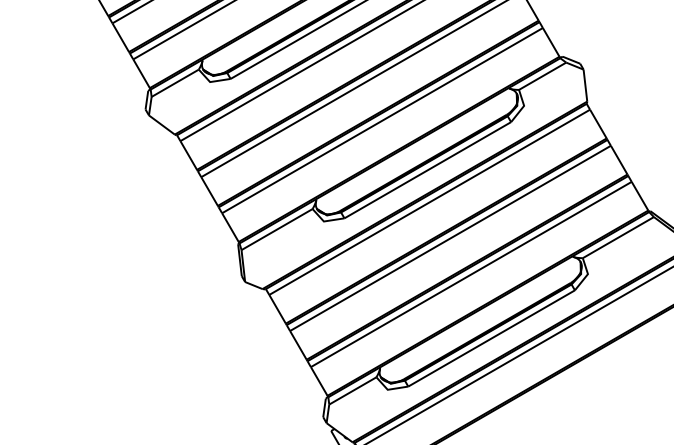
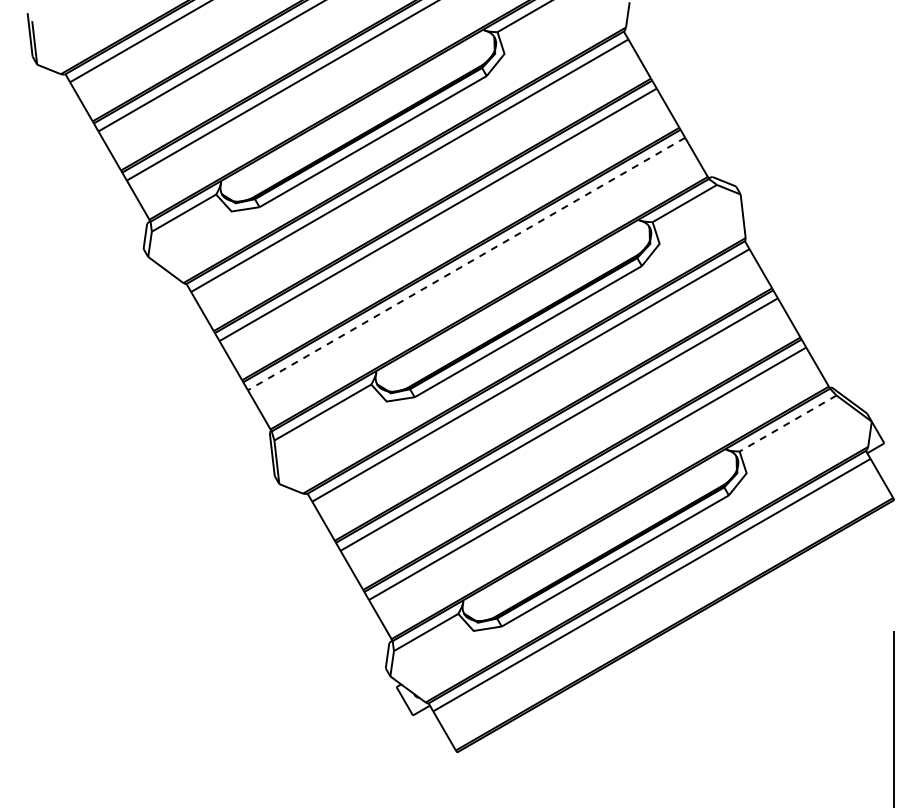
line: (382, 120) -> (466, 264), solid -> dashed
line: (618, 237) -> (788, 423), solid -> dashed

